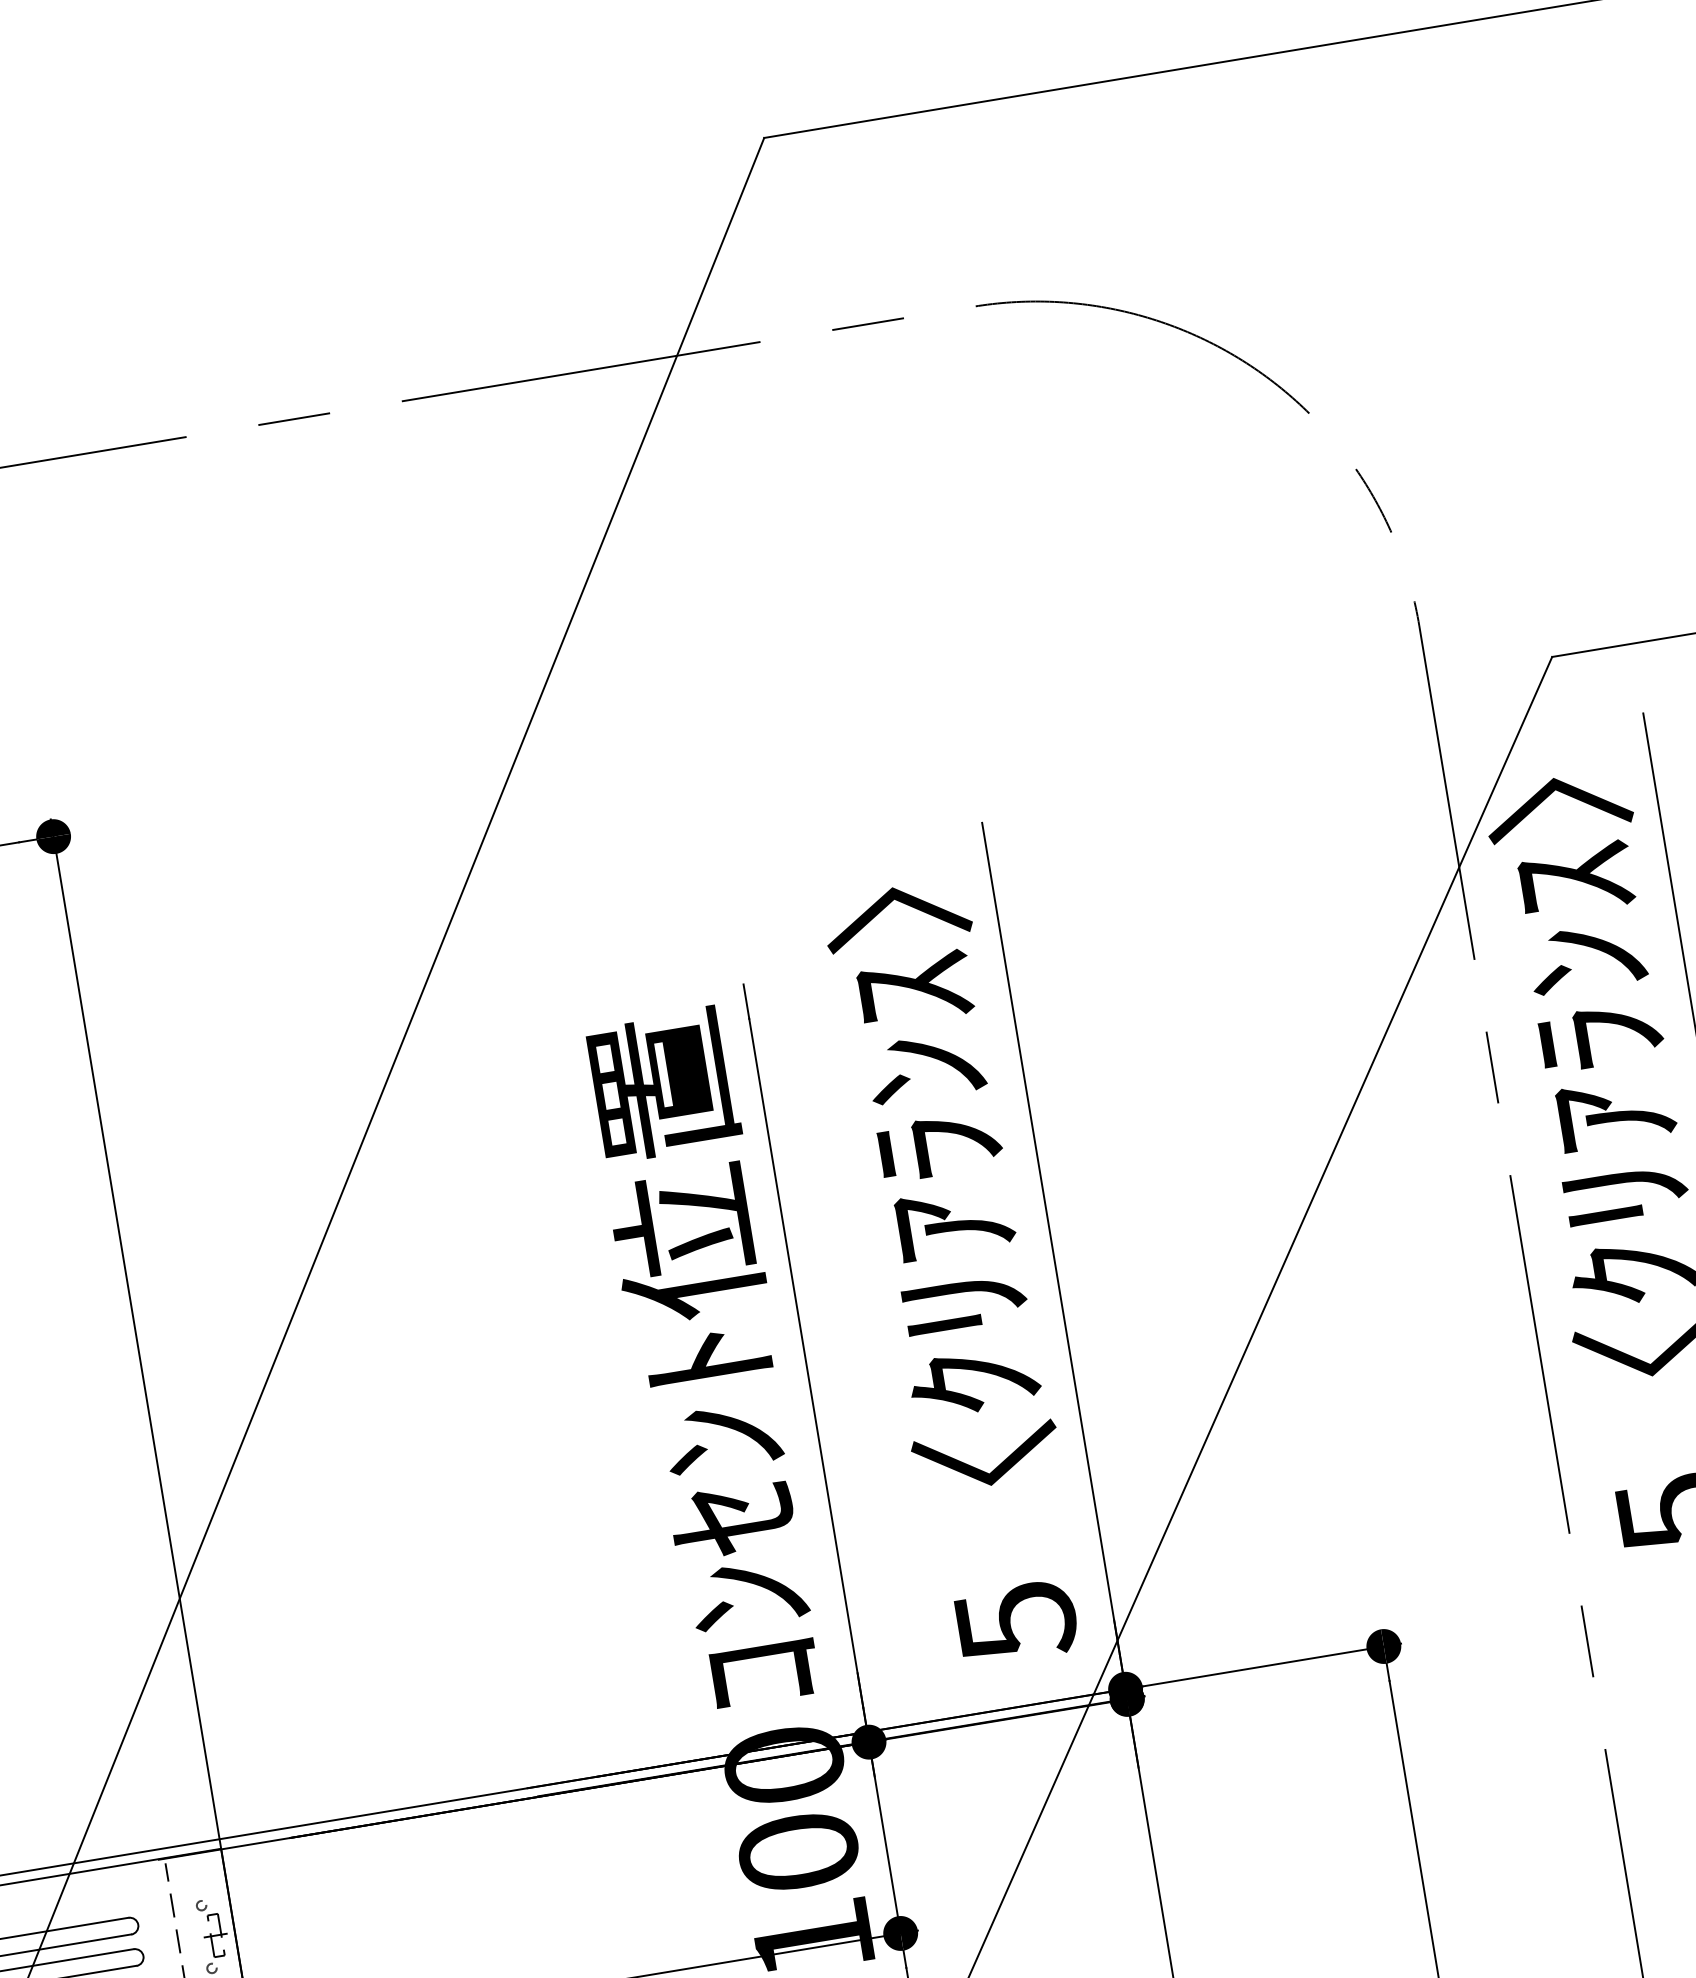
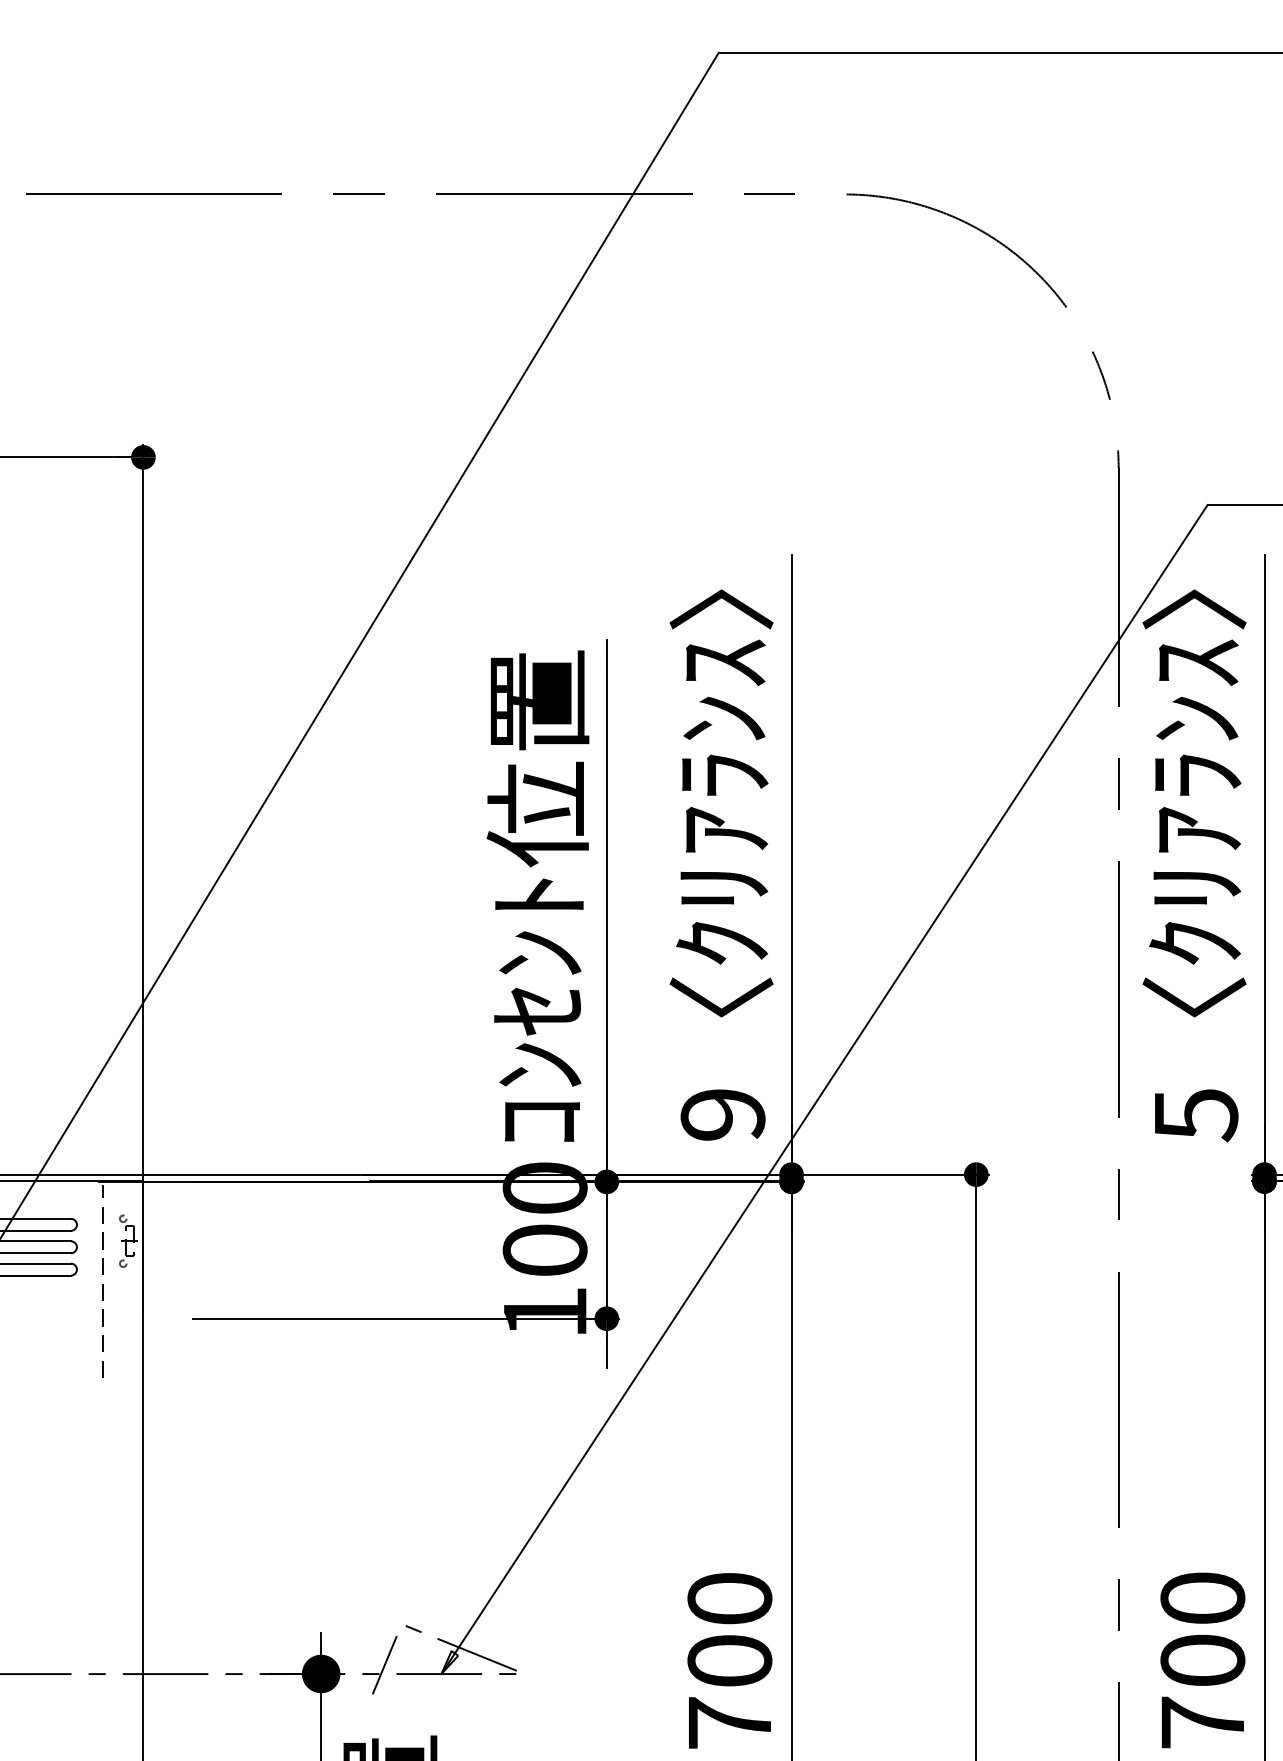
text: (1015, 1622) -> (722, 1115), 5 -> 9

